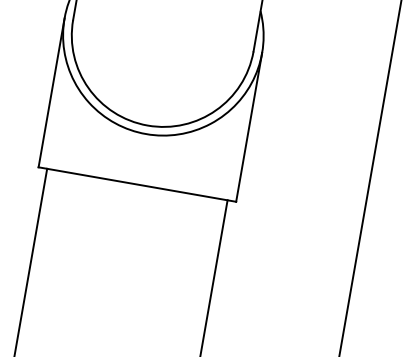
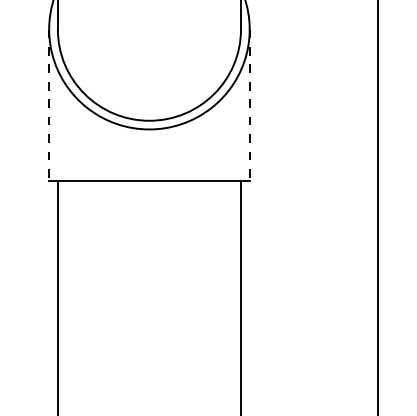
line: (51, 93) -> (49, 105), solid -> dashed
line: (248, 127) -> (249, 105), solid -> dashed

